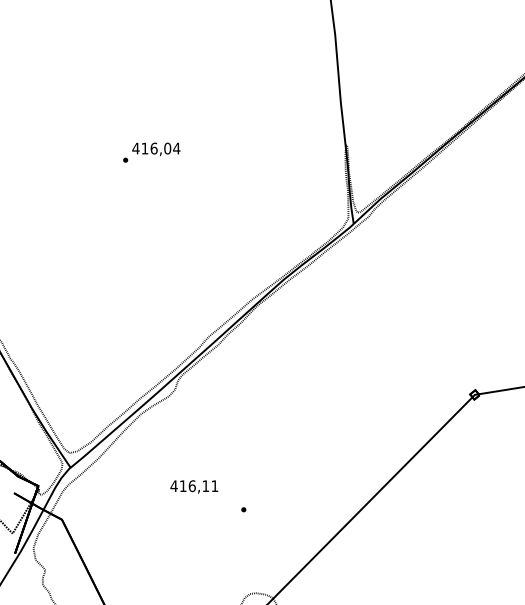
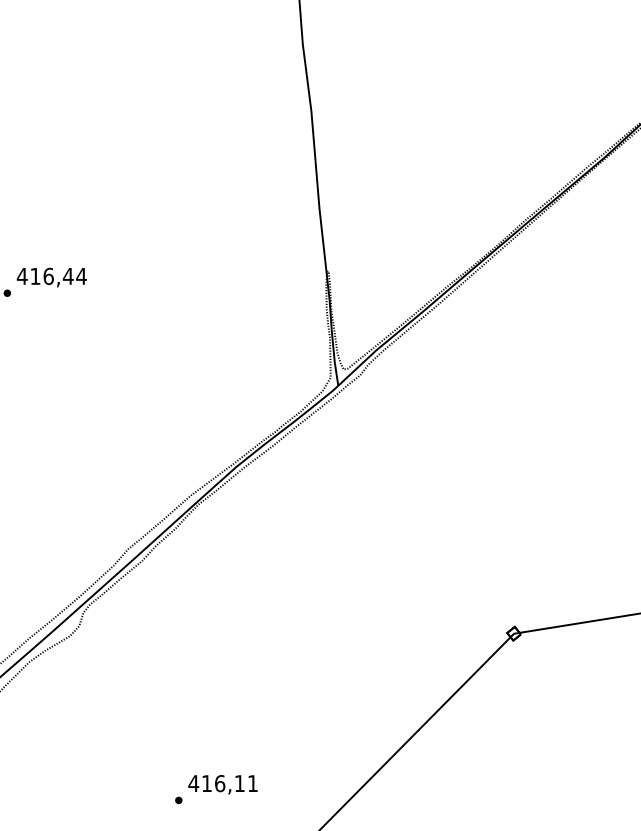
text: (167, 148) -> (68, 276), 416,04 -> 416,44
text: (194, 486) -> (223, 784), moved

